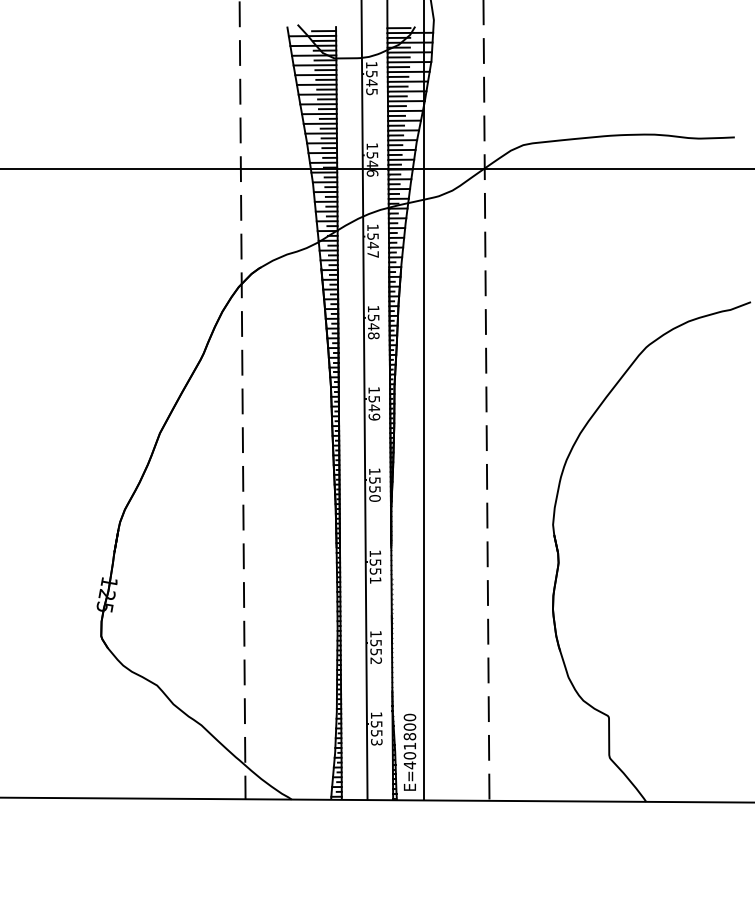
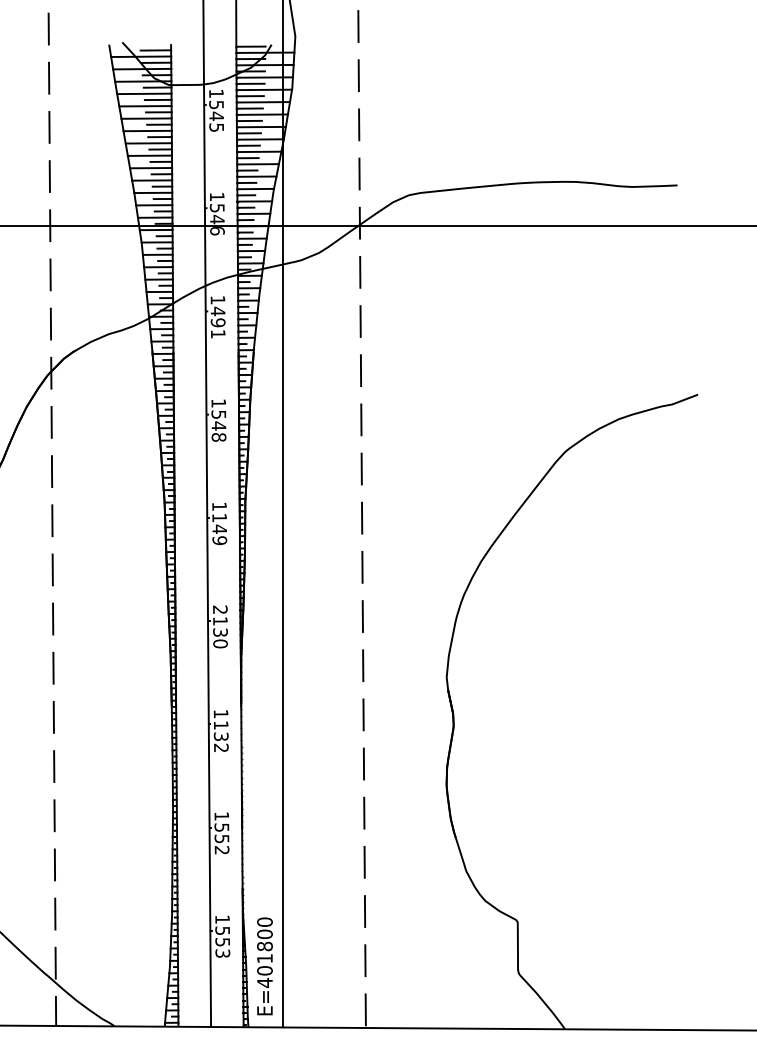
text: (372, 245) -> (217, 322), 1547 -> 1491
text: (373, 399) -> (218, 518), 1549 -> 1149
text: (374, 480) -> (219, 621), 1550 -> 2130
text: (375, 571) -> (221, 736), 1551 -> 1132

